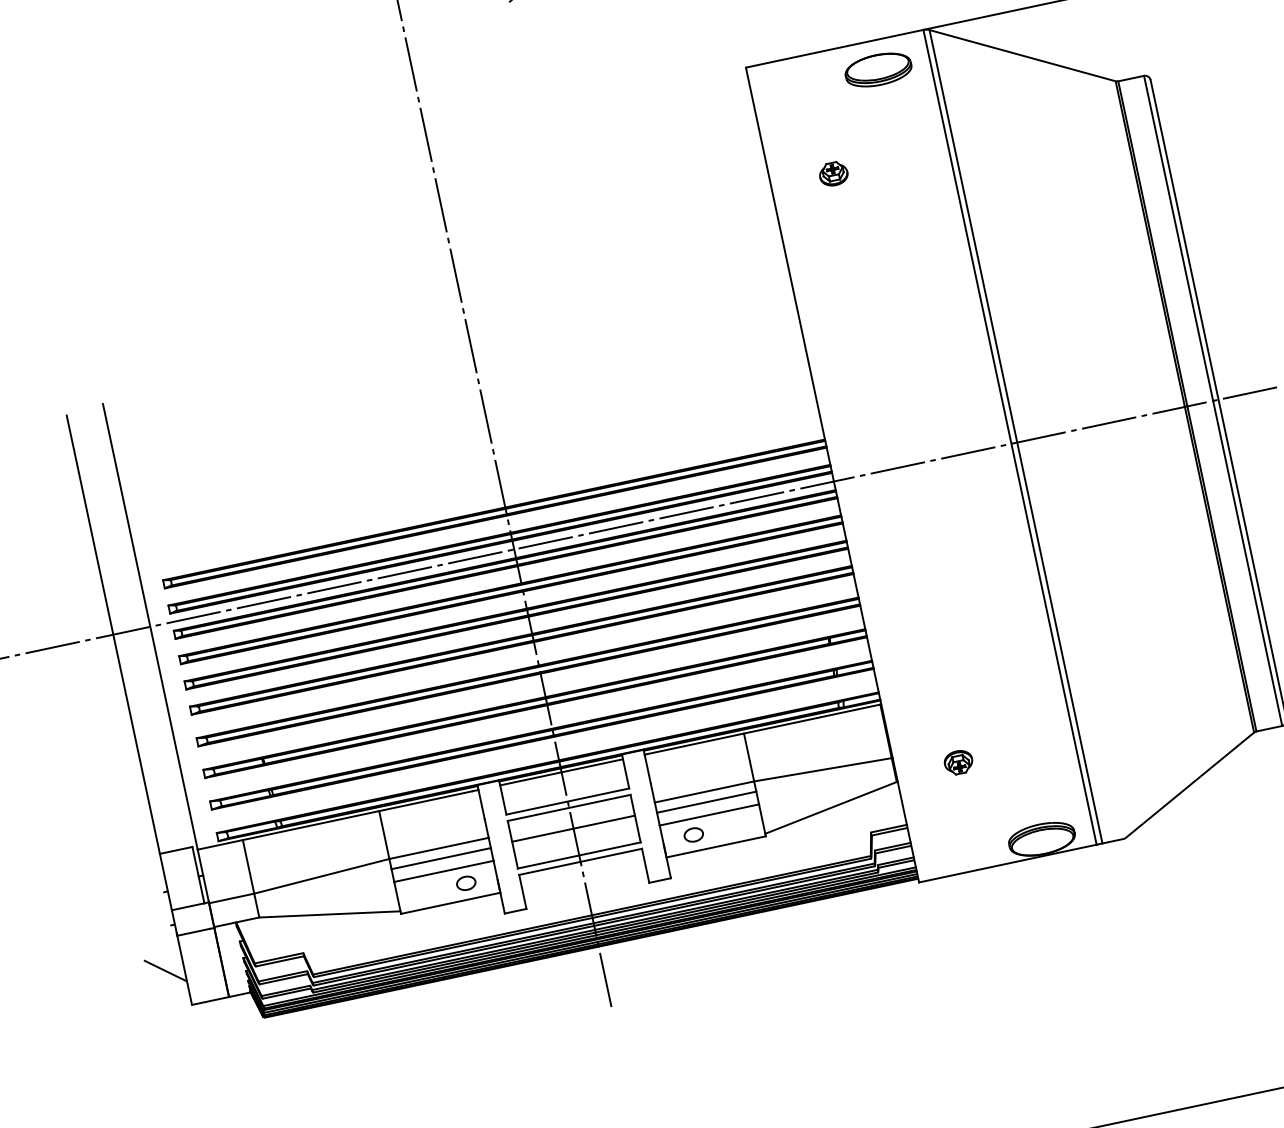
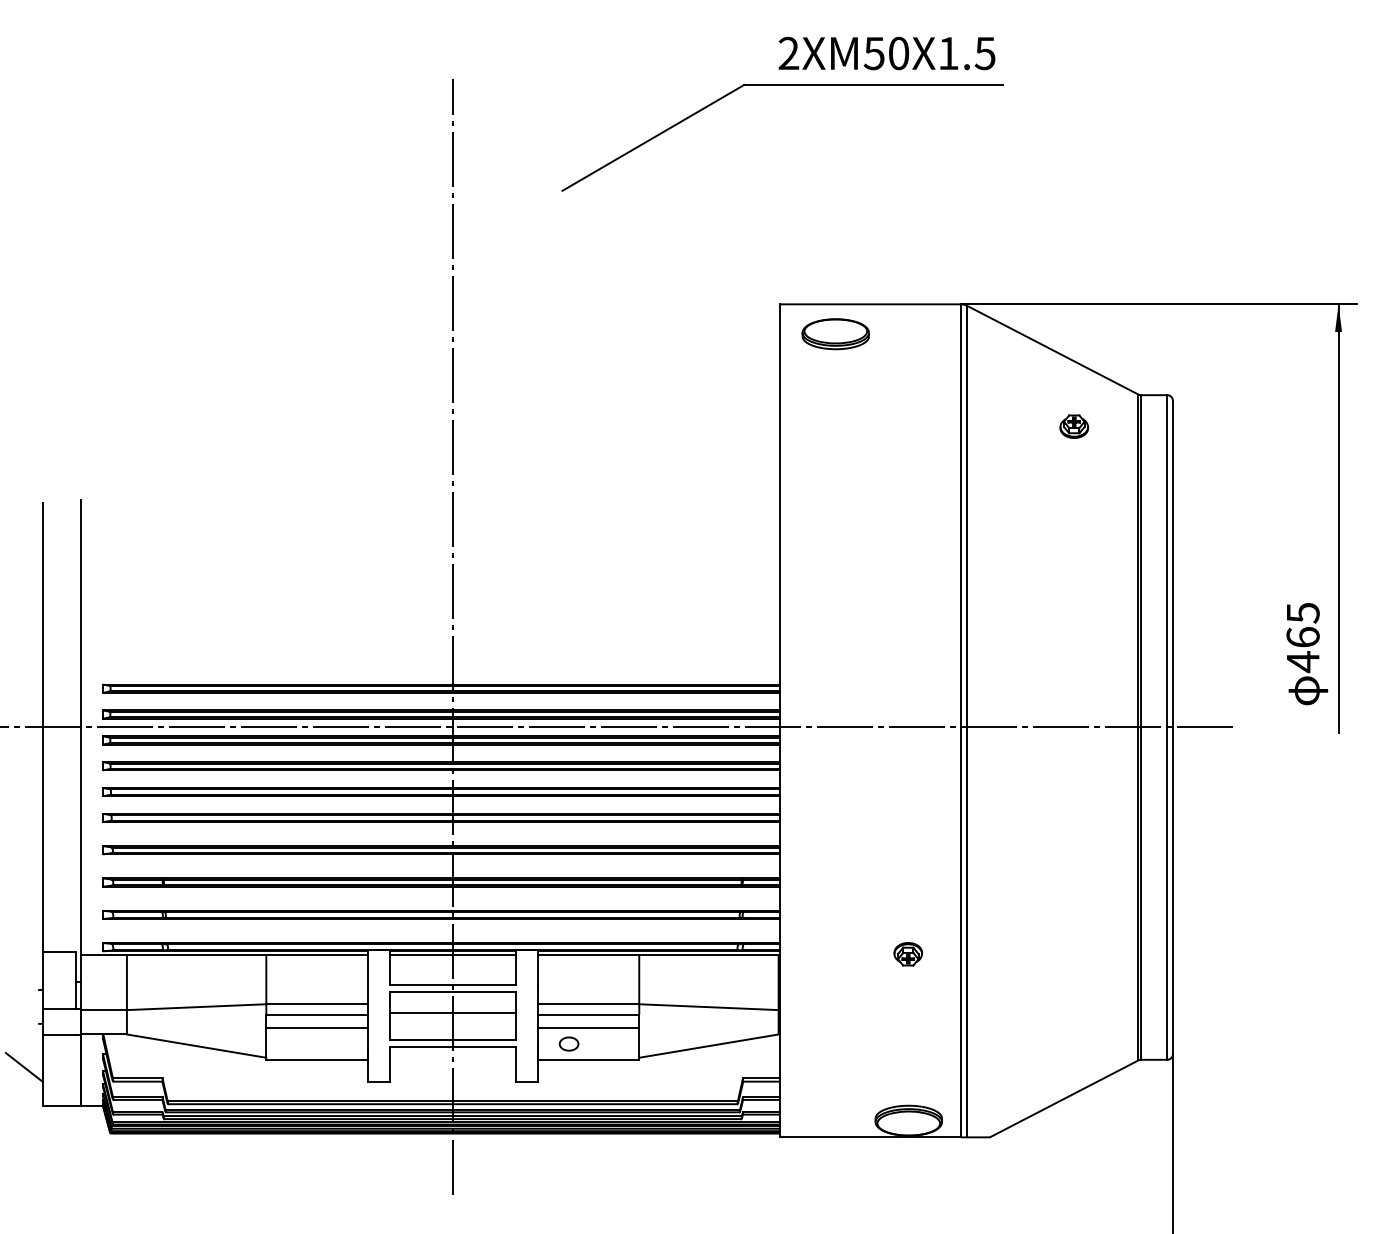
part: (878, 70) -> (835, 334), moved
part: (833, 173) -> (1074, 426), moved
part: (958, 762) -> (908, 954), moved
part: (466, 882) -> (336, 1043), removed

